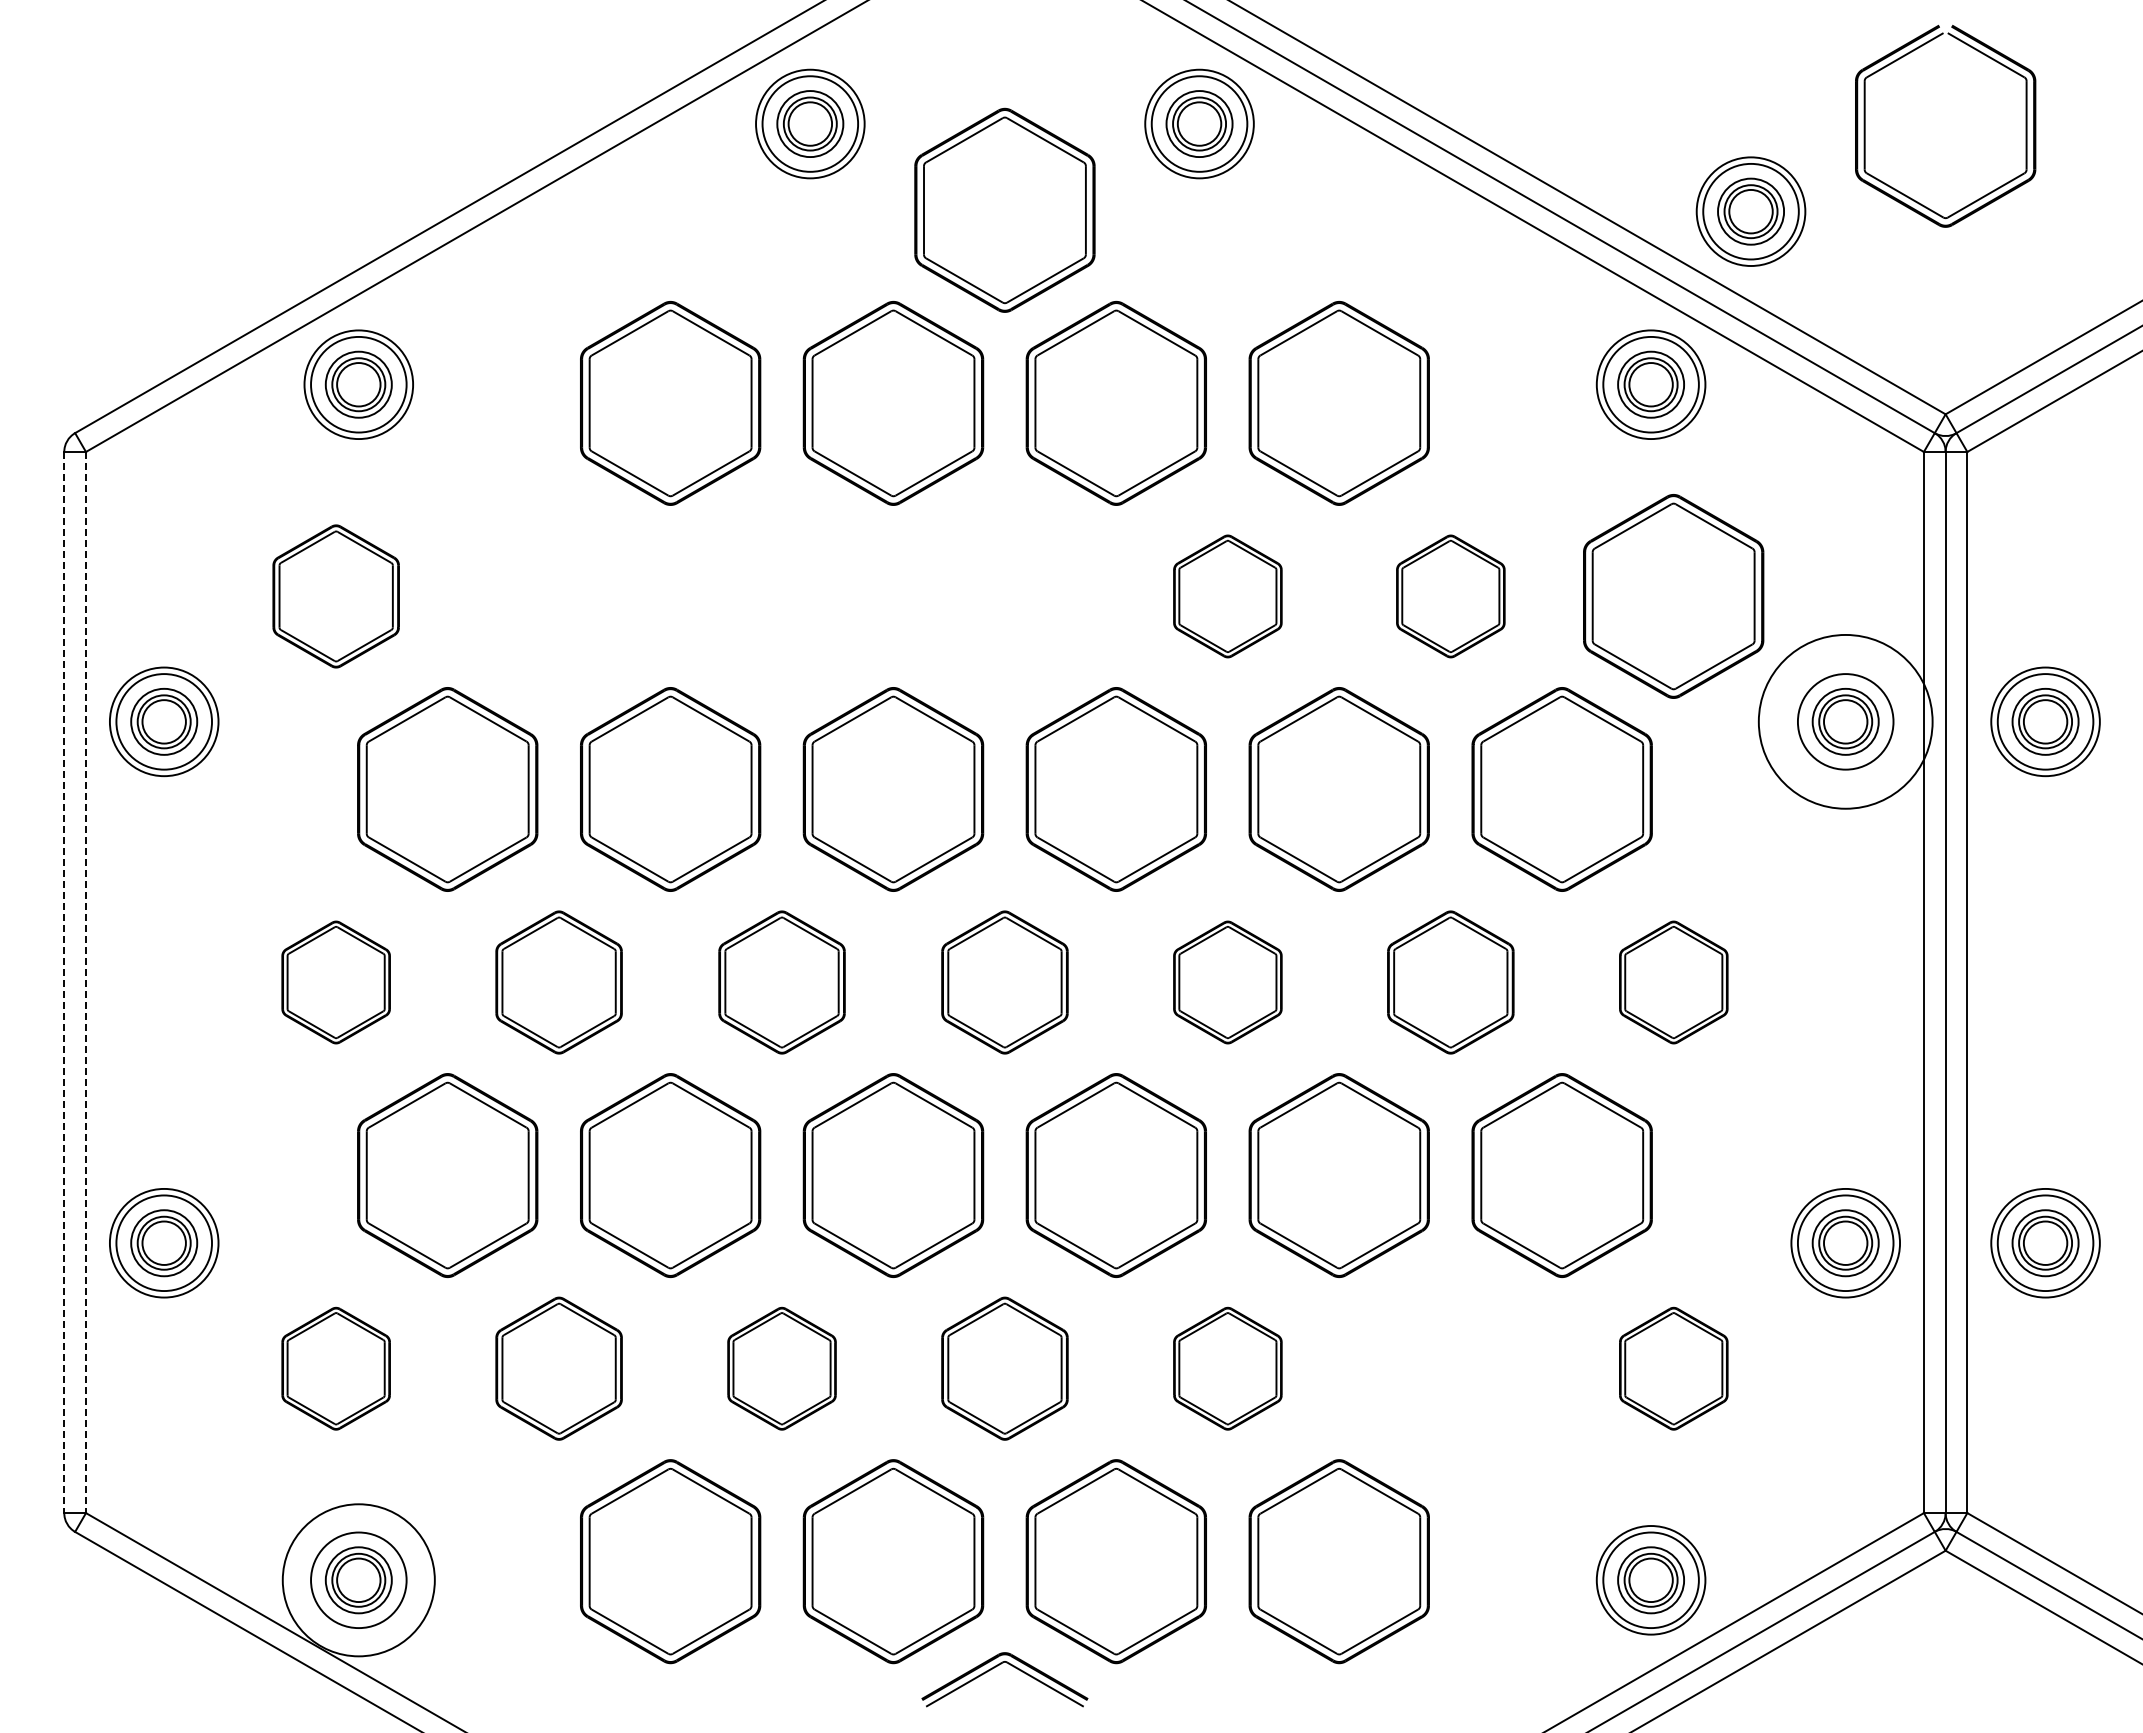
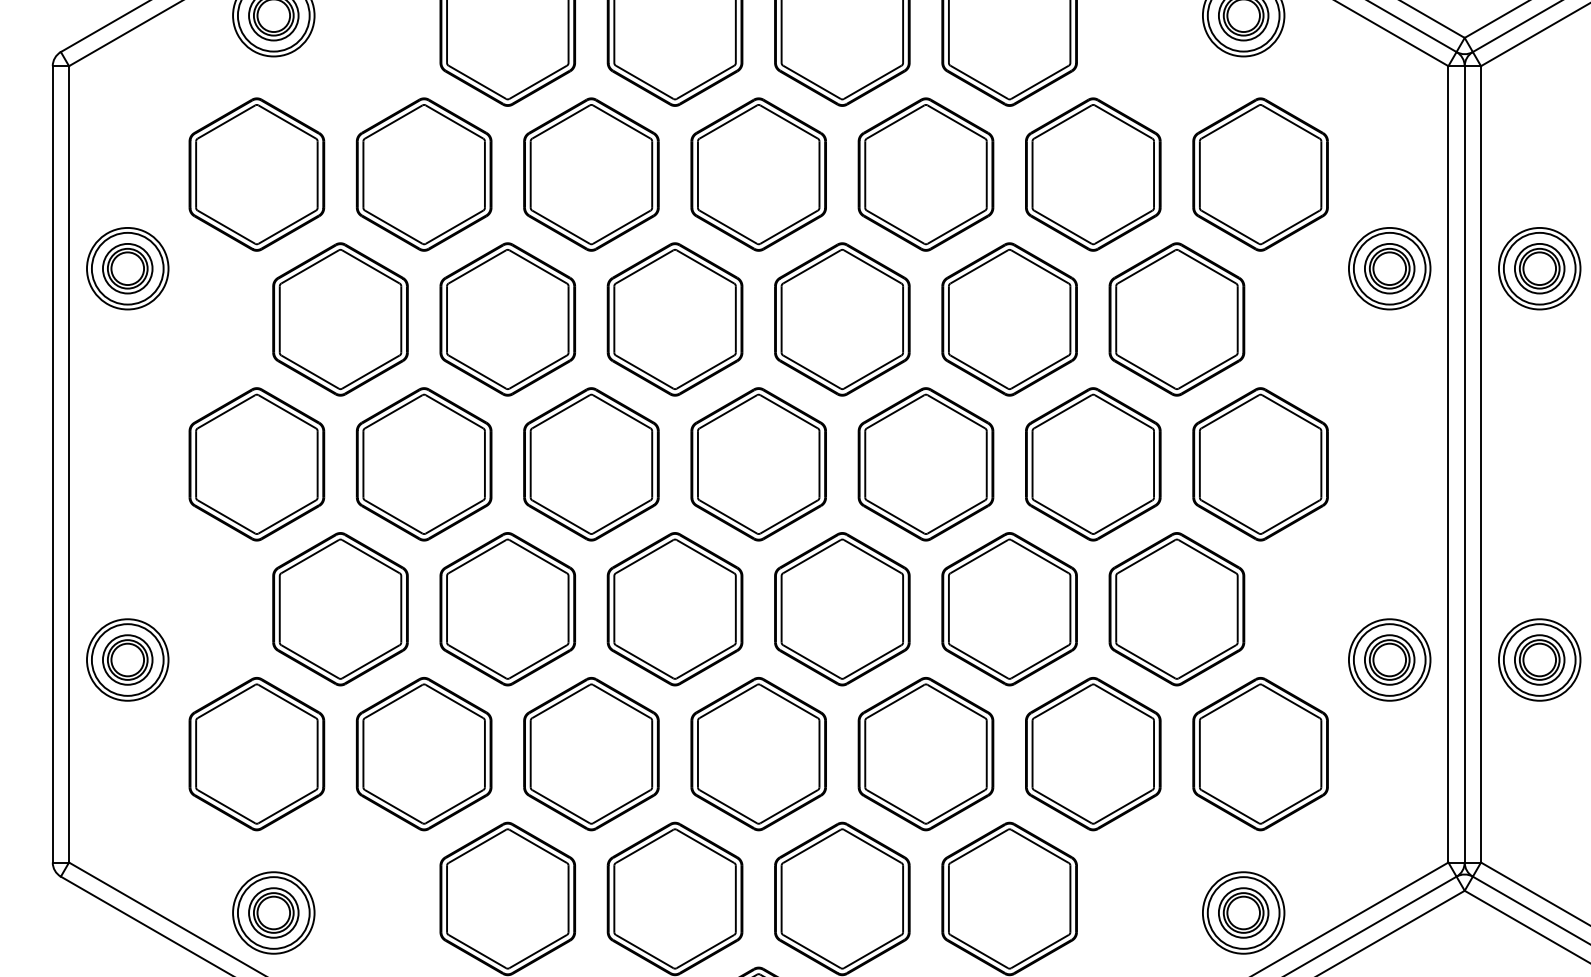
part: (335, 596) -> (256, 174), size x1.43
part: (558, 596) -> (423, 174), added
part: (781, 596) -> (591, 174), added
part: (1004, 596) -> (758, 174), added
part: (1227, 596) -> (925, 174), size x1.67
part: (1450, 596) -> (1093, 174), size x1.67
circle: (1845, 721) -> (1389, 268), size x0.62
line: (64, 982) -> (52, 464), dashed -> solid
line: (86, 982) -> (69, 464), dashed -> solid
part: (335, 982) -> (256, 464), size x1.67
part: (558, 982) -> (423, 464), size x1.43
part: (781, 982) -> (591, 464), size x1.43
part: (1004, 982) -> (758, 464), size x1.43
part: (1227, 982) -> (925, 464), size x1.67
part: (1450, 982) -> (1093, 464), size x1.43
part: (1673, 982) -> (1260, 464), size x1.67
part: (335, 1368) -> (256, 754), size x1.67
part: (558, 1368) -> (423, 754), size x1.43
part: (781, 1368) -> (591, 754), size x1.67
part: (1004, 1368) -> (758, 754), size x1.43
part: (1227, 1368) -> (925, 754), size x1.67
part: (1450, 1368) -> (1093, 754), added
part: (1673, 1368) -> (1260, 754), size x1.67
circle: (358, 1580) -> (273, 913), size x0.71

